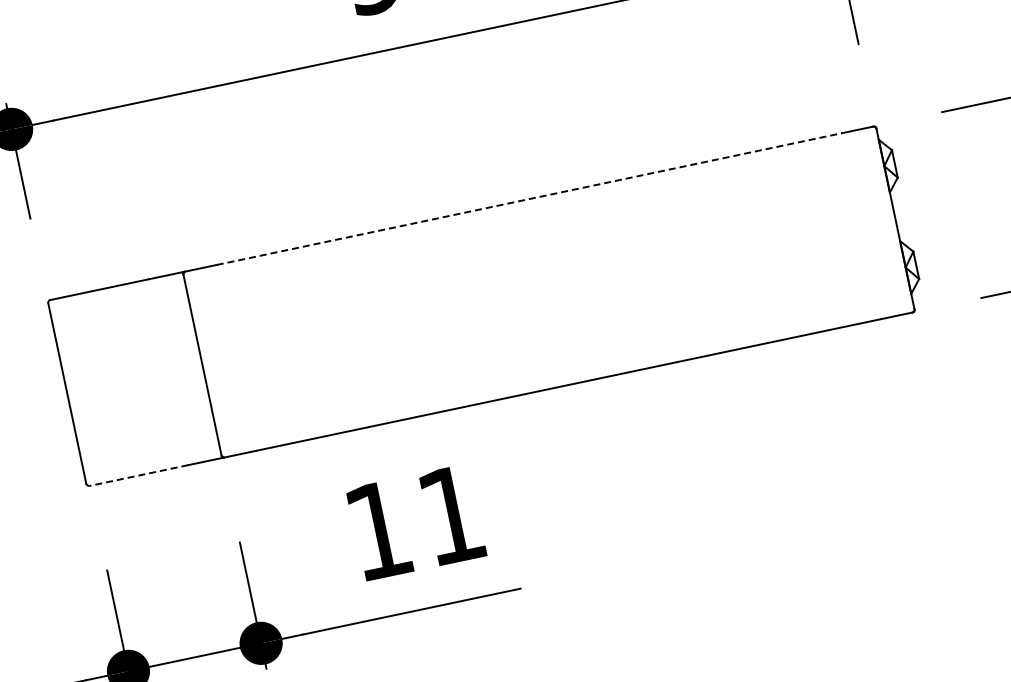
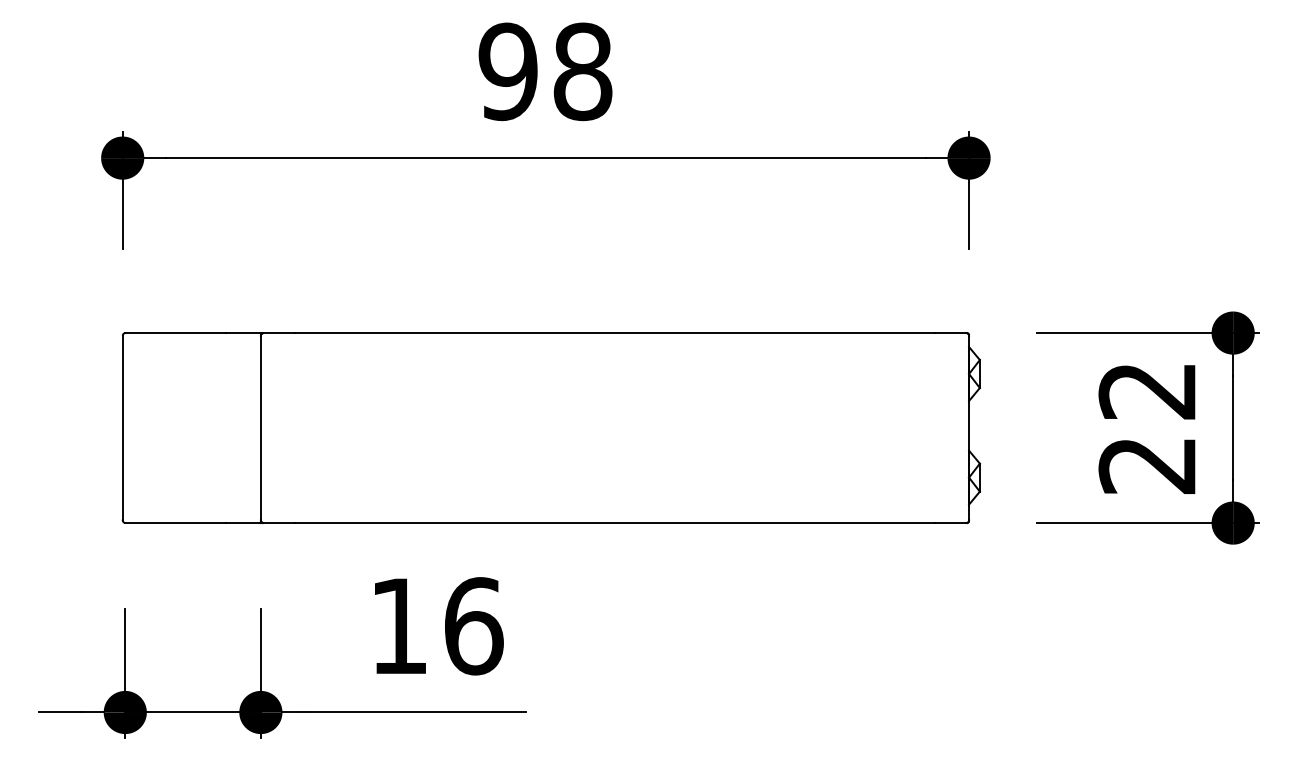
line: (529, 199) -> (614, 333), dashed -> solid
line: (138, 476) -> (175, 523), dashed -> solid
text: (452, 515) -> (474, 626), 11 -> 16

